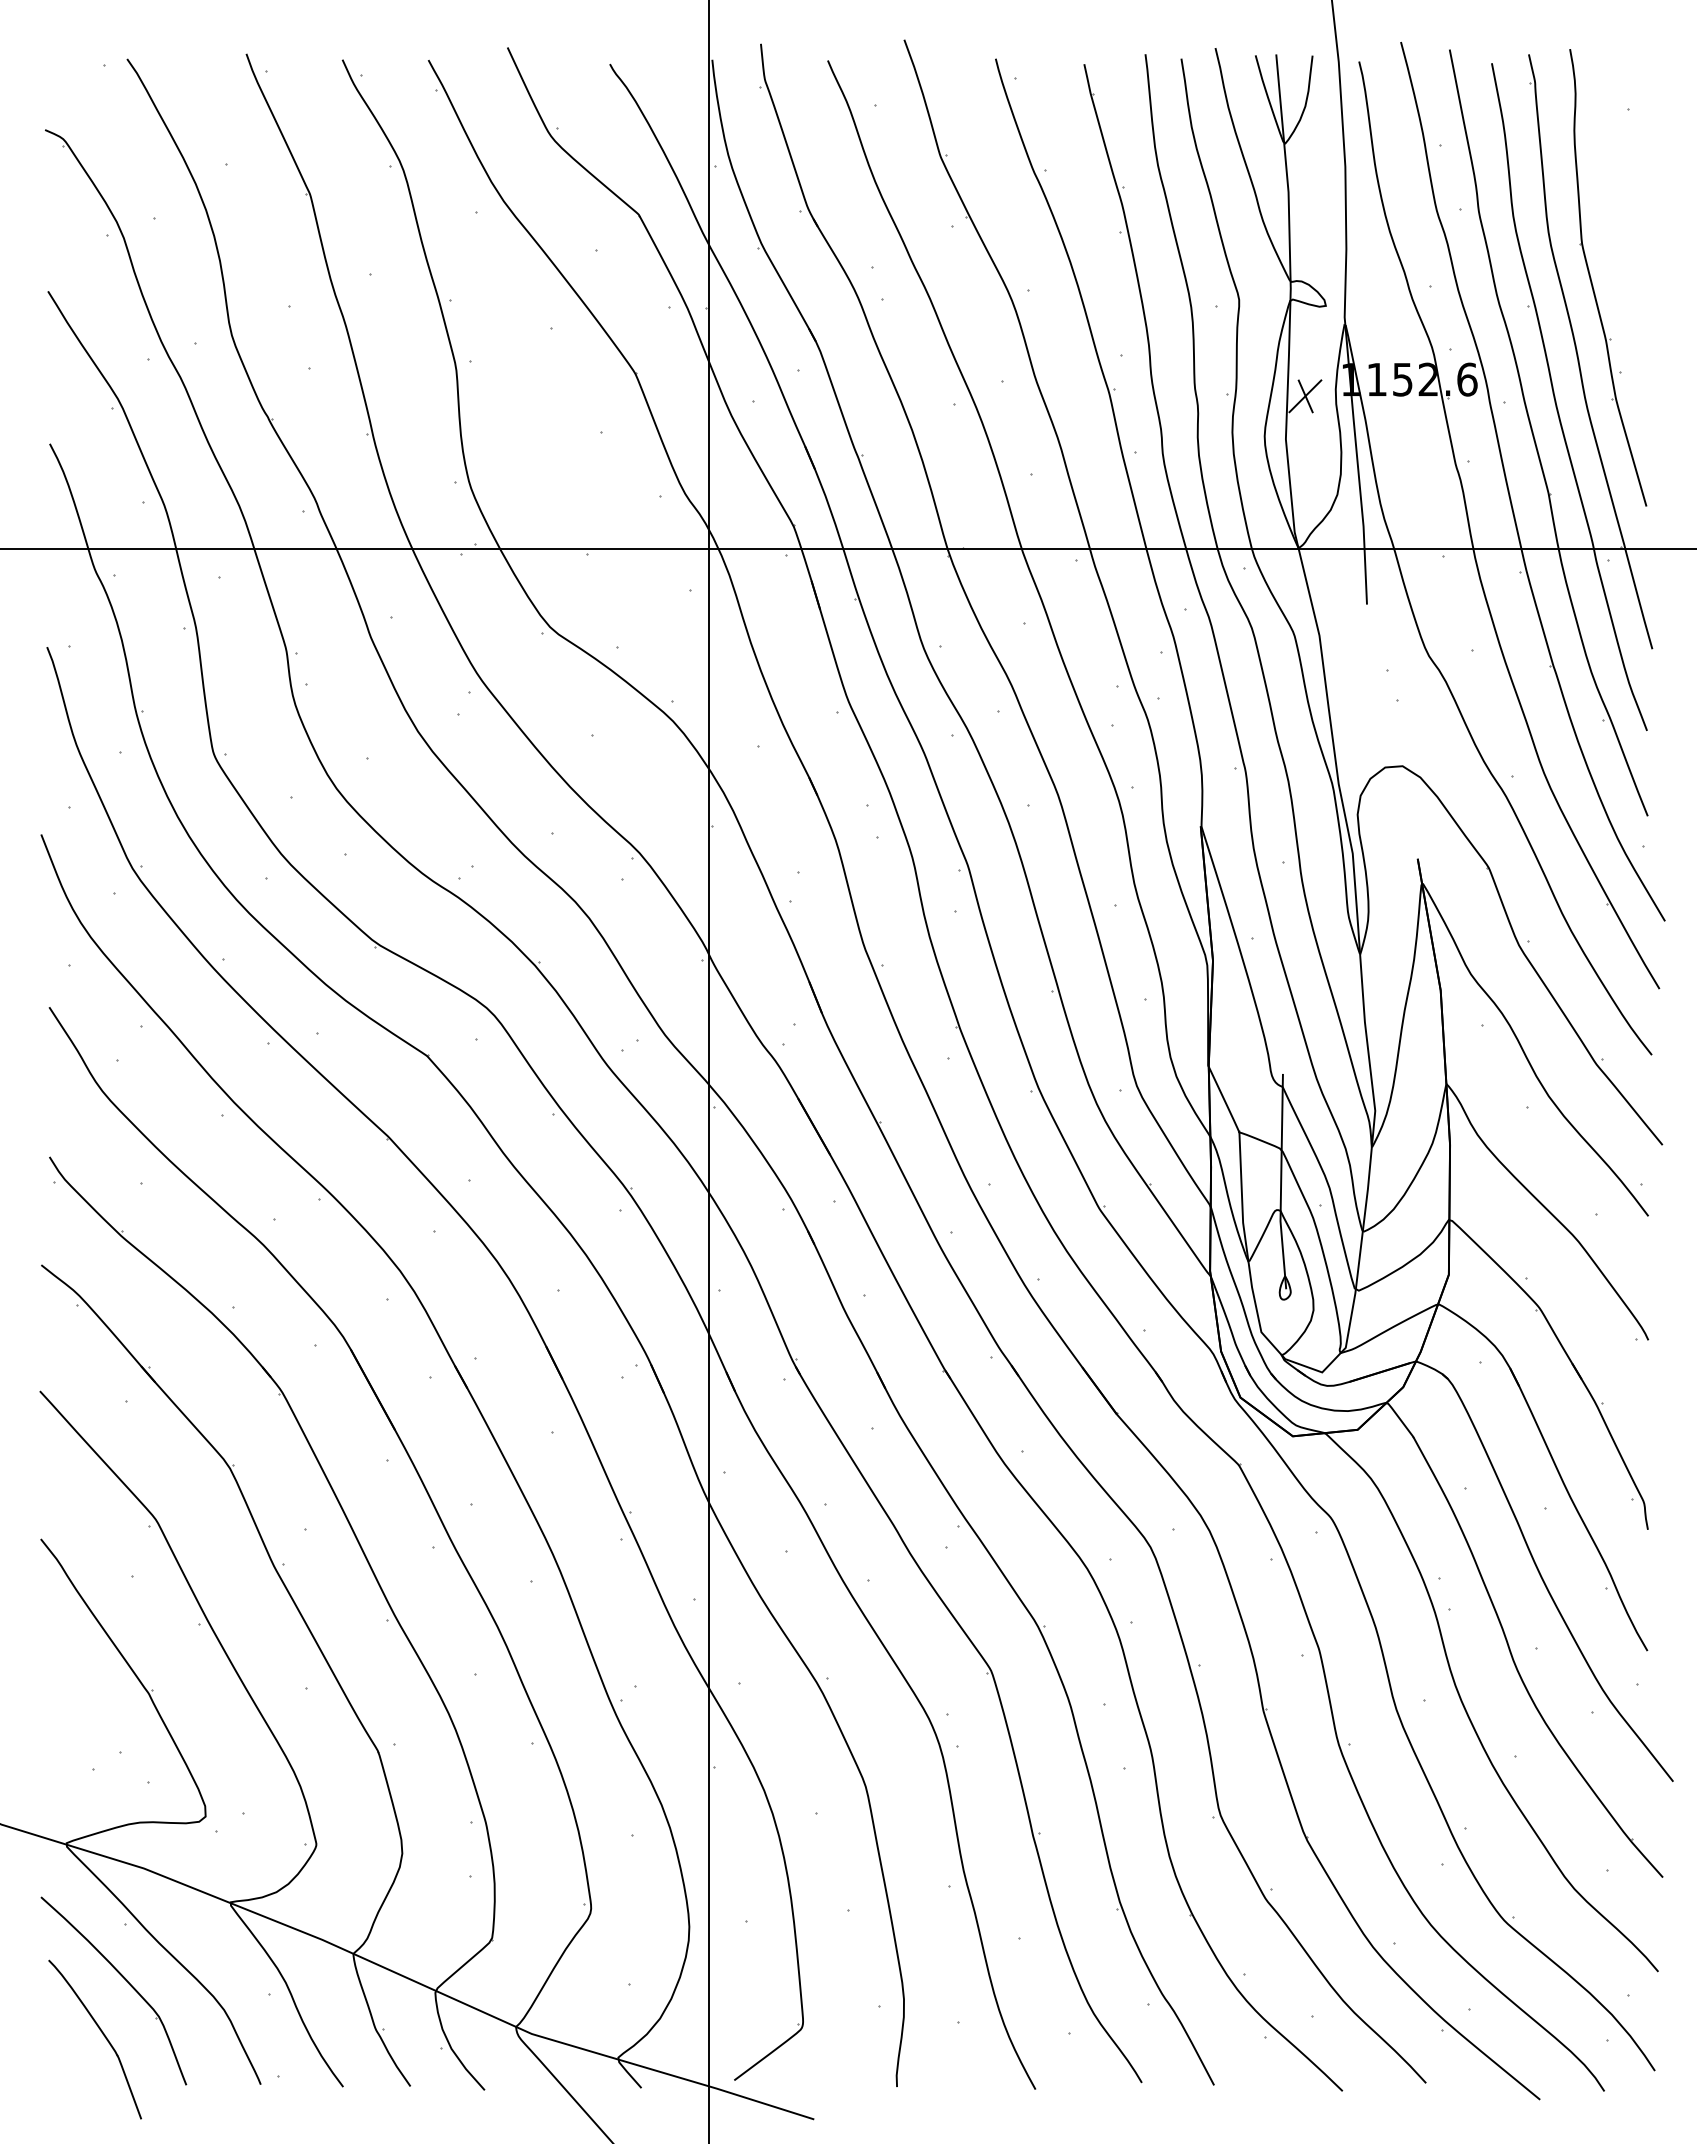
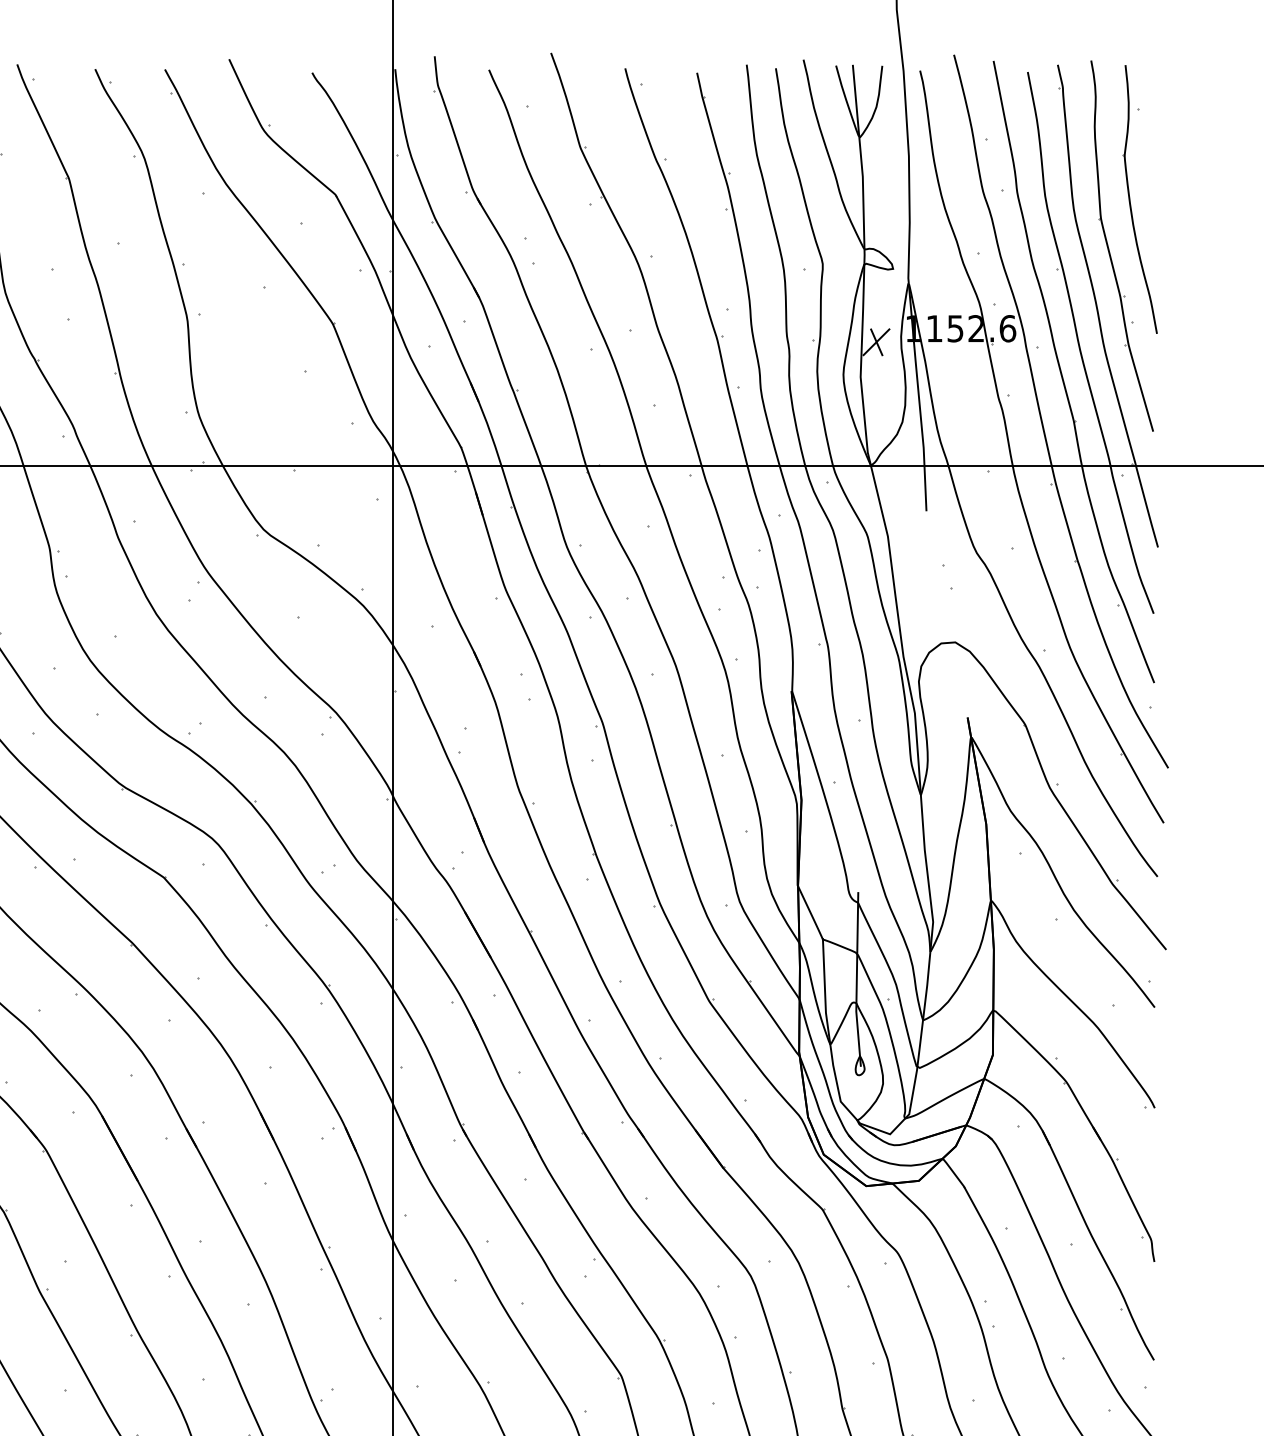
part: (1618, 220) -> (1130, 199), added

